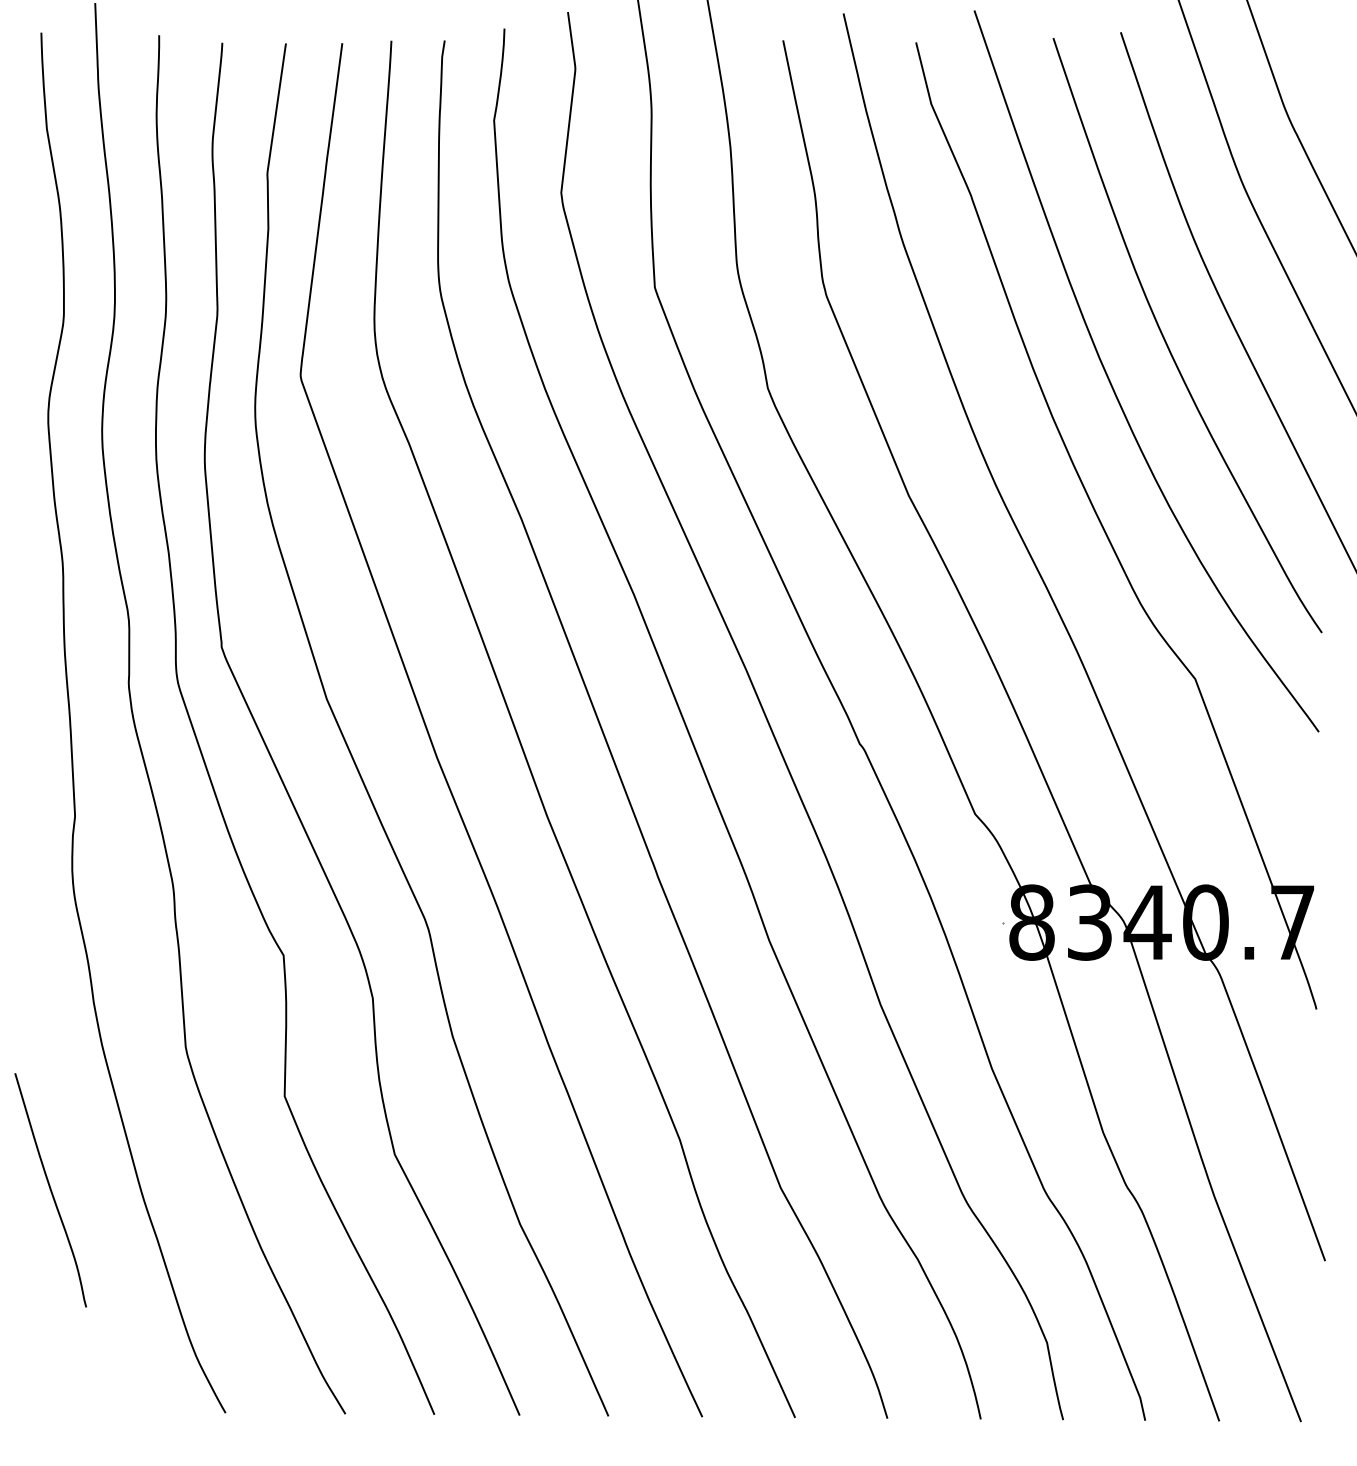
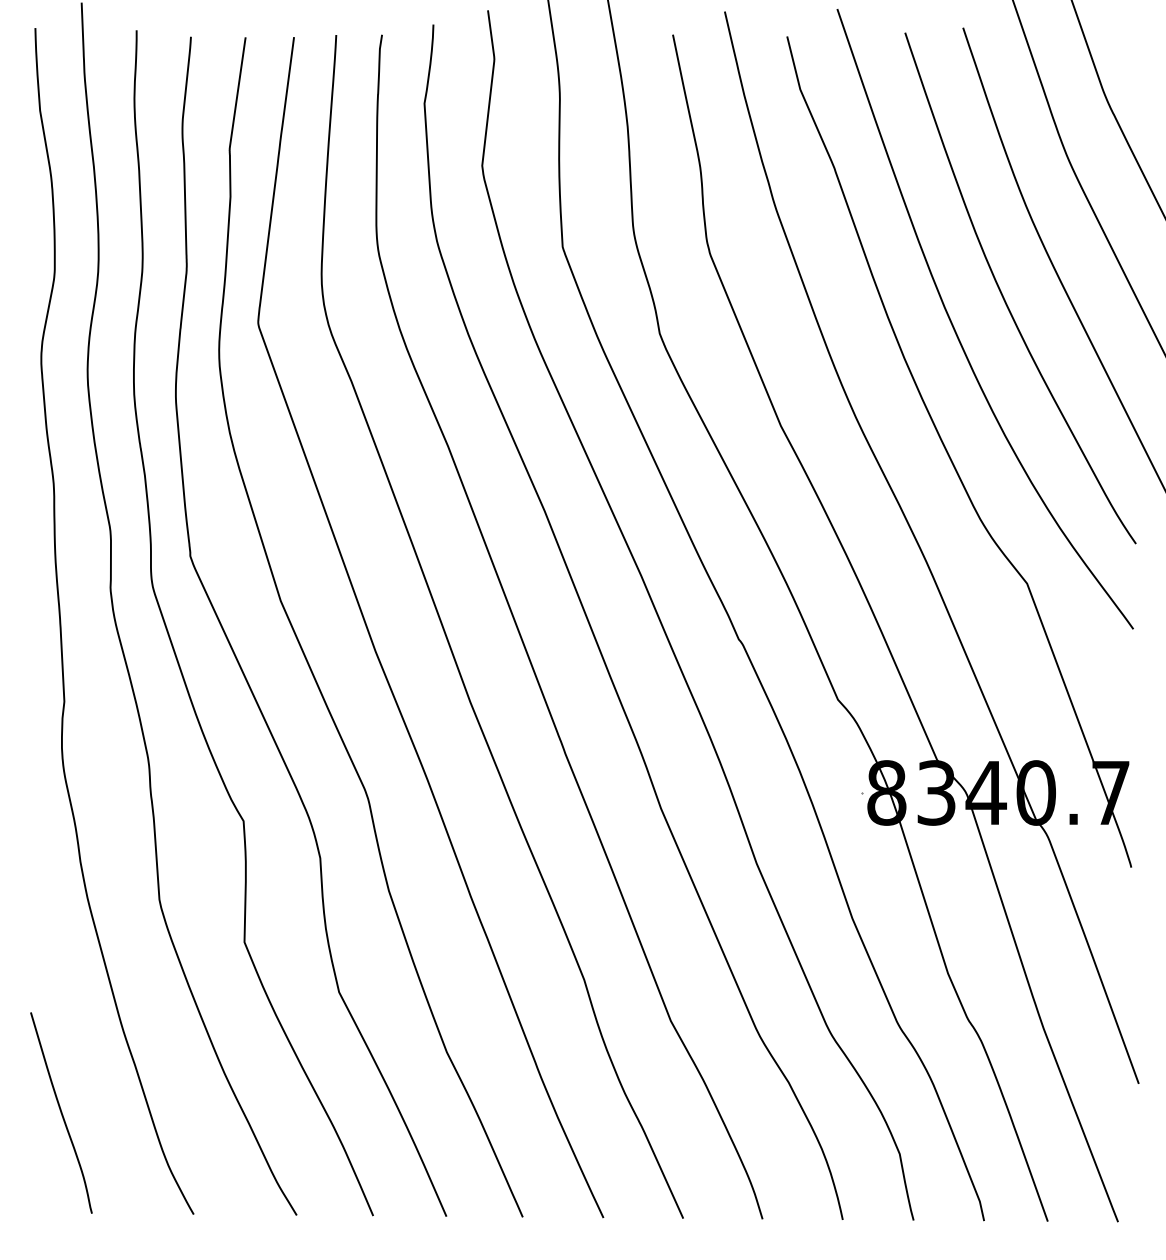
curve: (50, 1189) -> (61, 1112), moved

